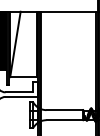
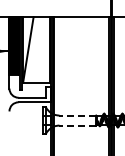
line: (64, 110) -> (77, 115), solid -> dashed
line: (64, 120) -> (77, 125), solid -> dashed

